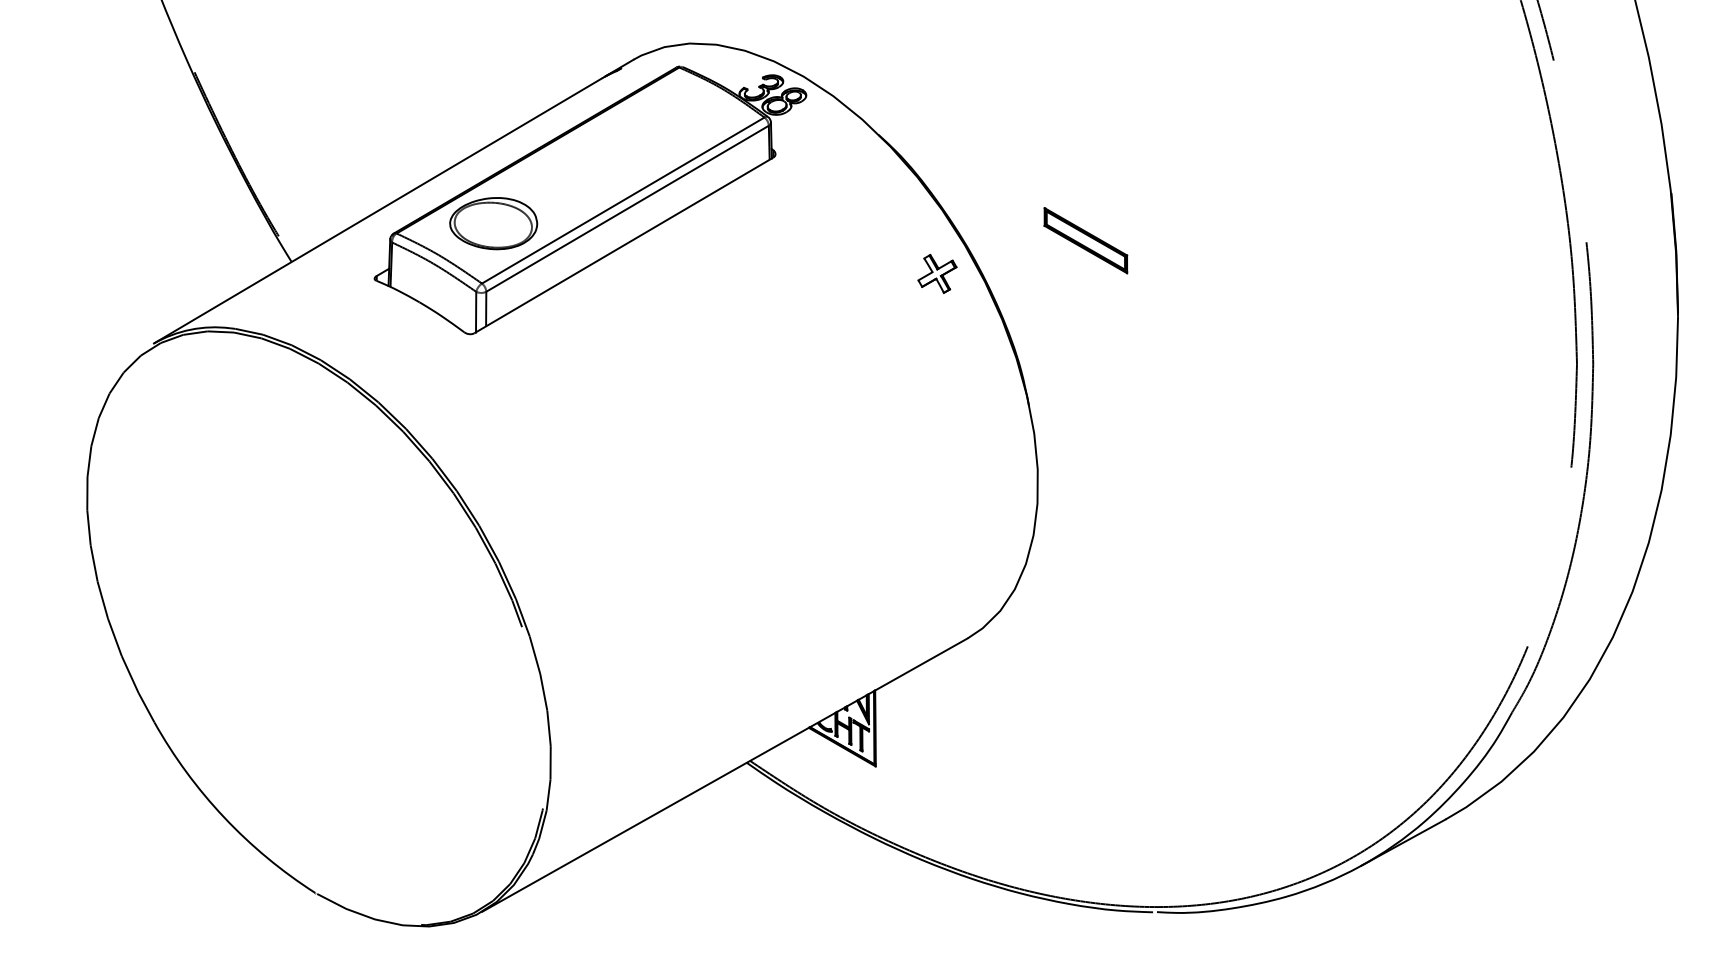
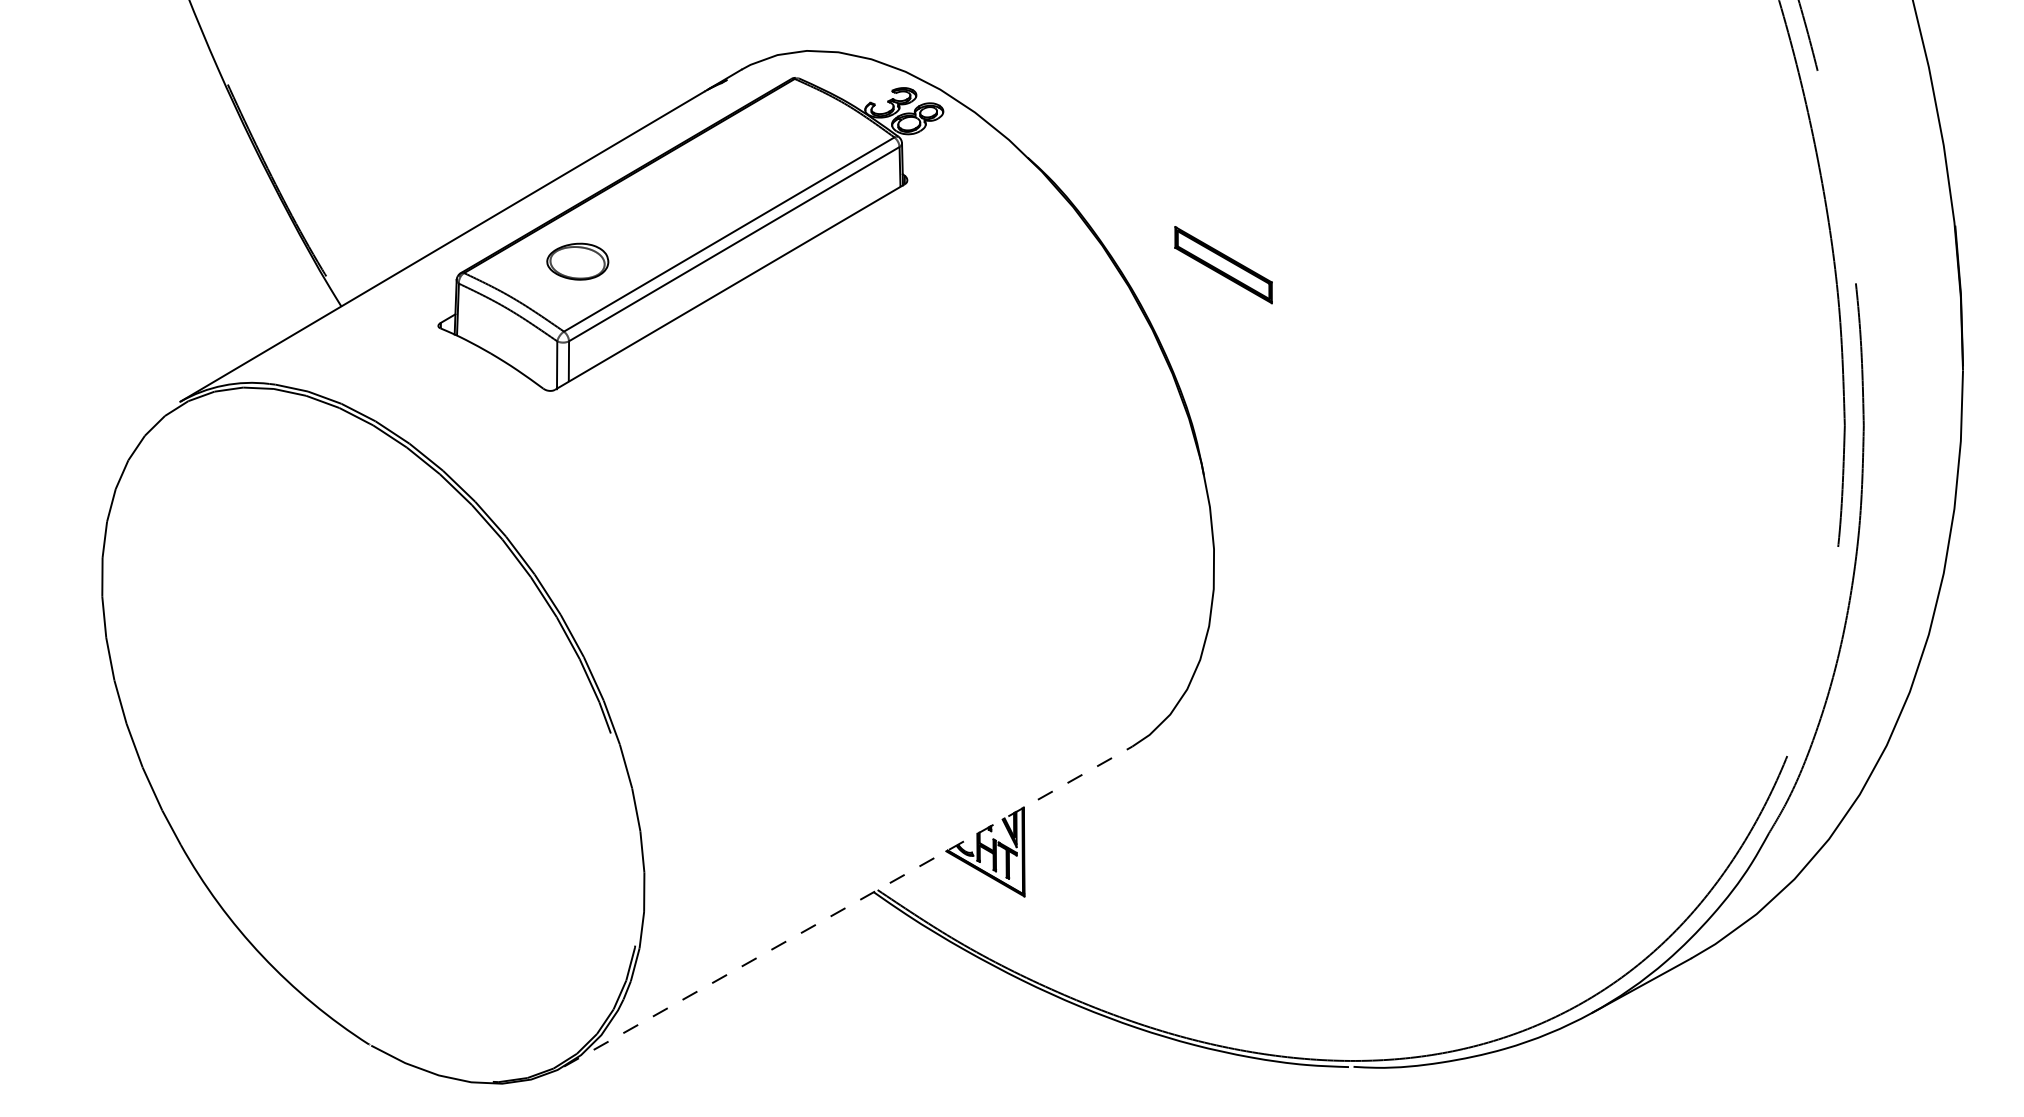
part: (493, 223) -> (577, 261), size x0.6
part: (1085, 240) -> (1223, 264), moved
part: (937, 273) -> (1096, 319), removed
line: (724, 775) -> (847, 907), solid -> dashed

